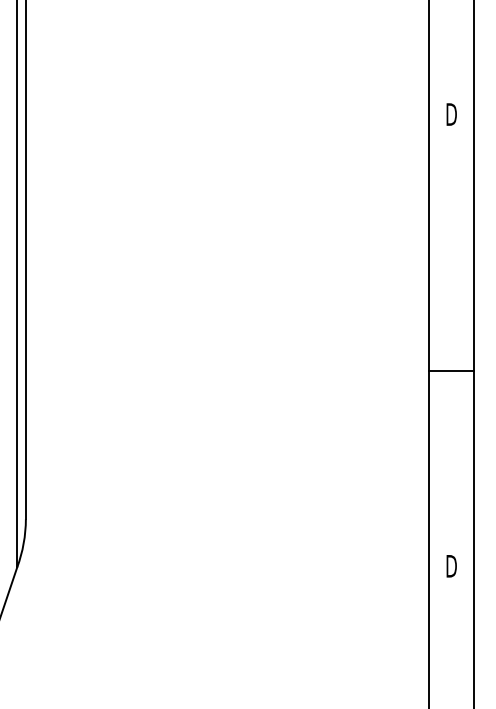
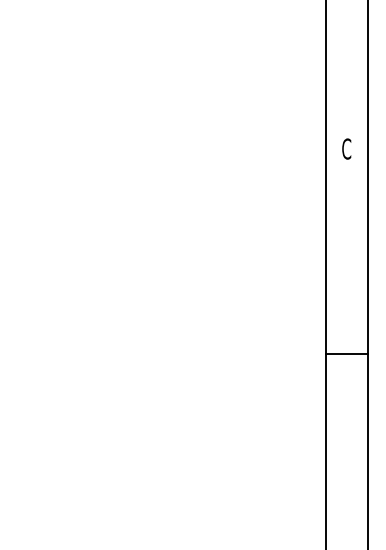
text: (451, 114) -> (346, 149), D -> C
line: (451, 370) -> (346, 353), moved

